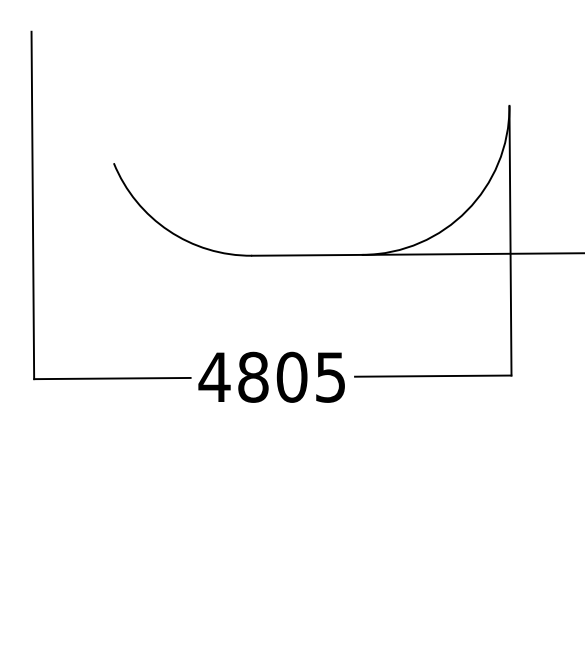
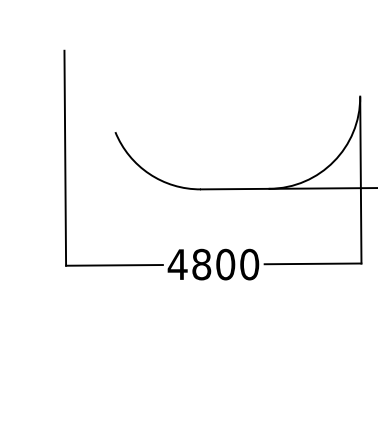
text: (330, 377) -> (249, 264), 4805 -> 4800

